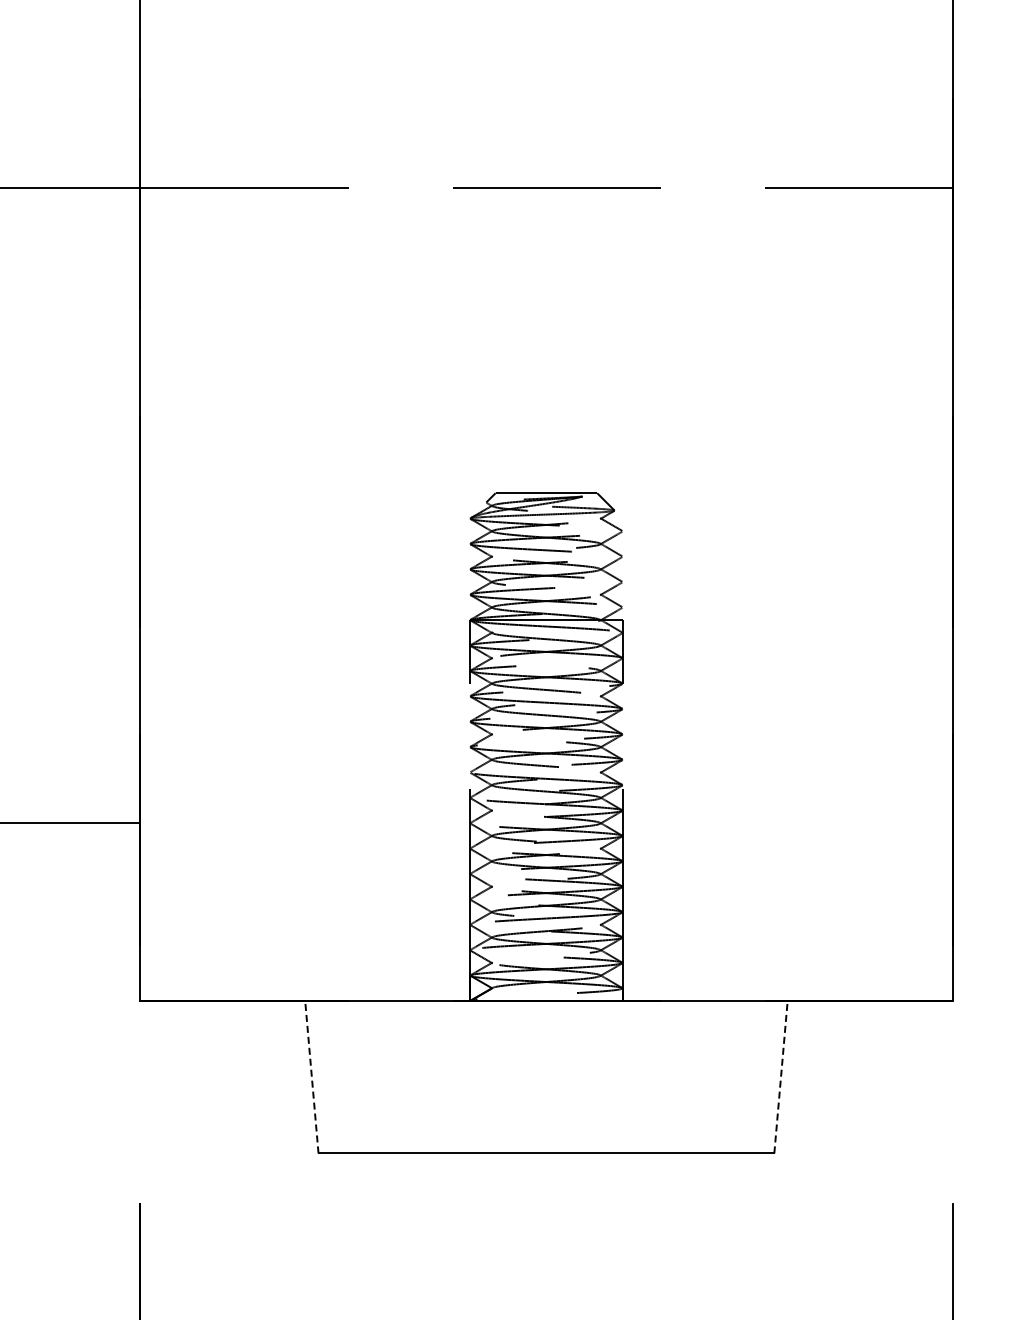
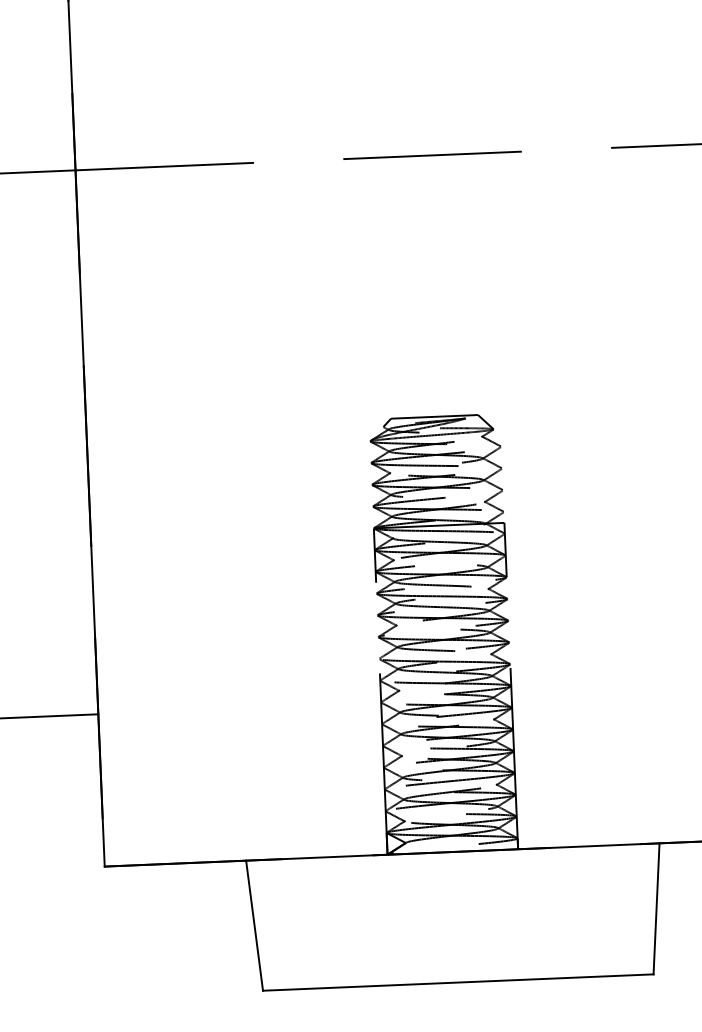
line: (311, 1076) -> (254, 925), dashed -> solid
line: (781, 1076) -> (656, 908), dashed -> solid

